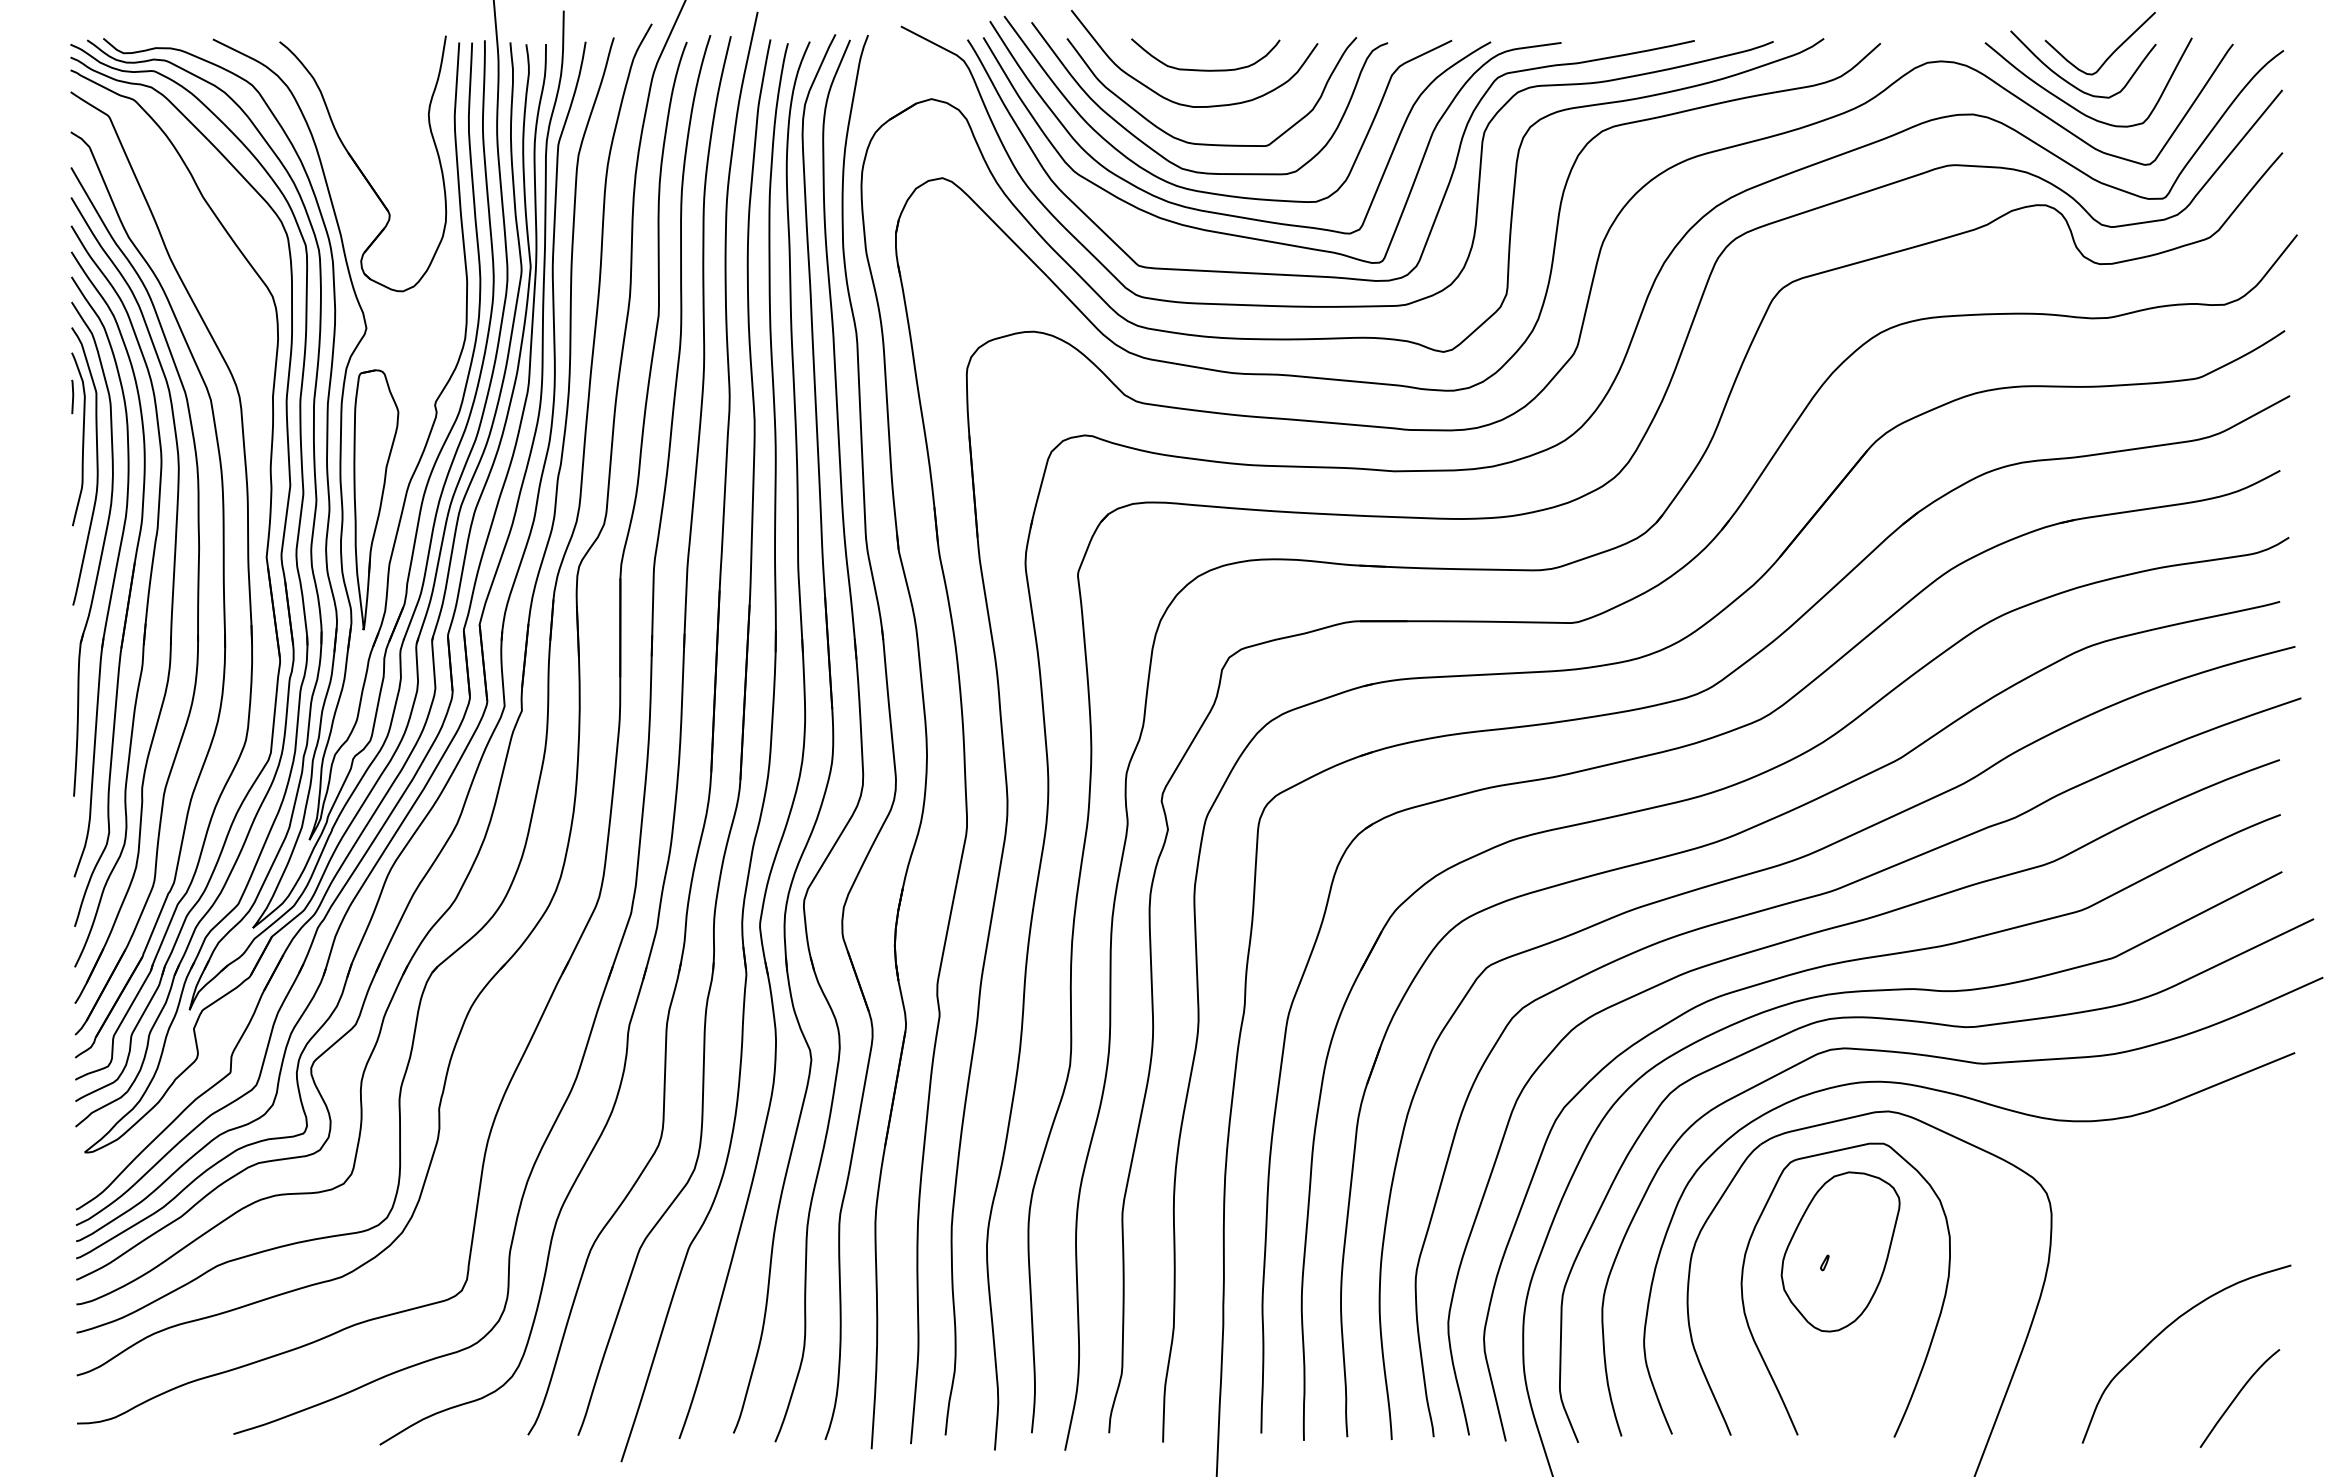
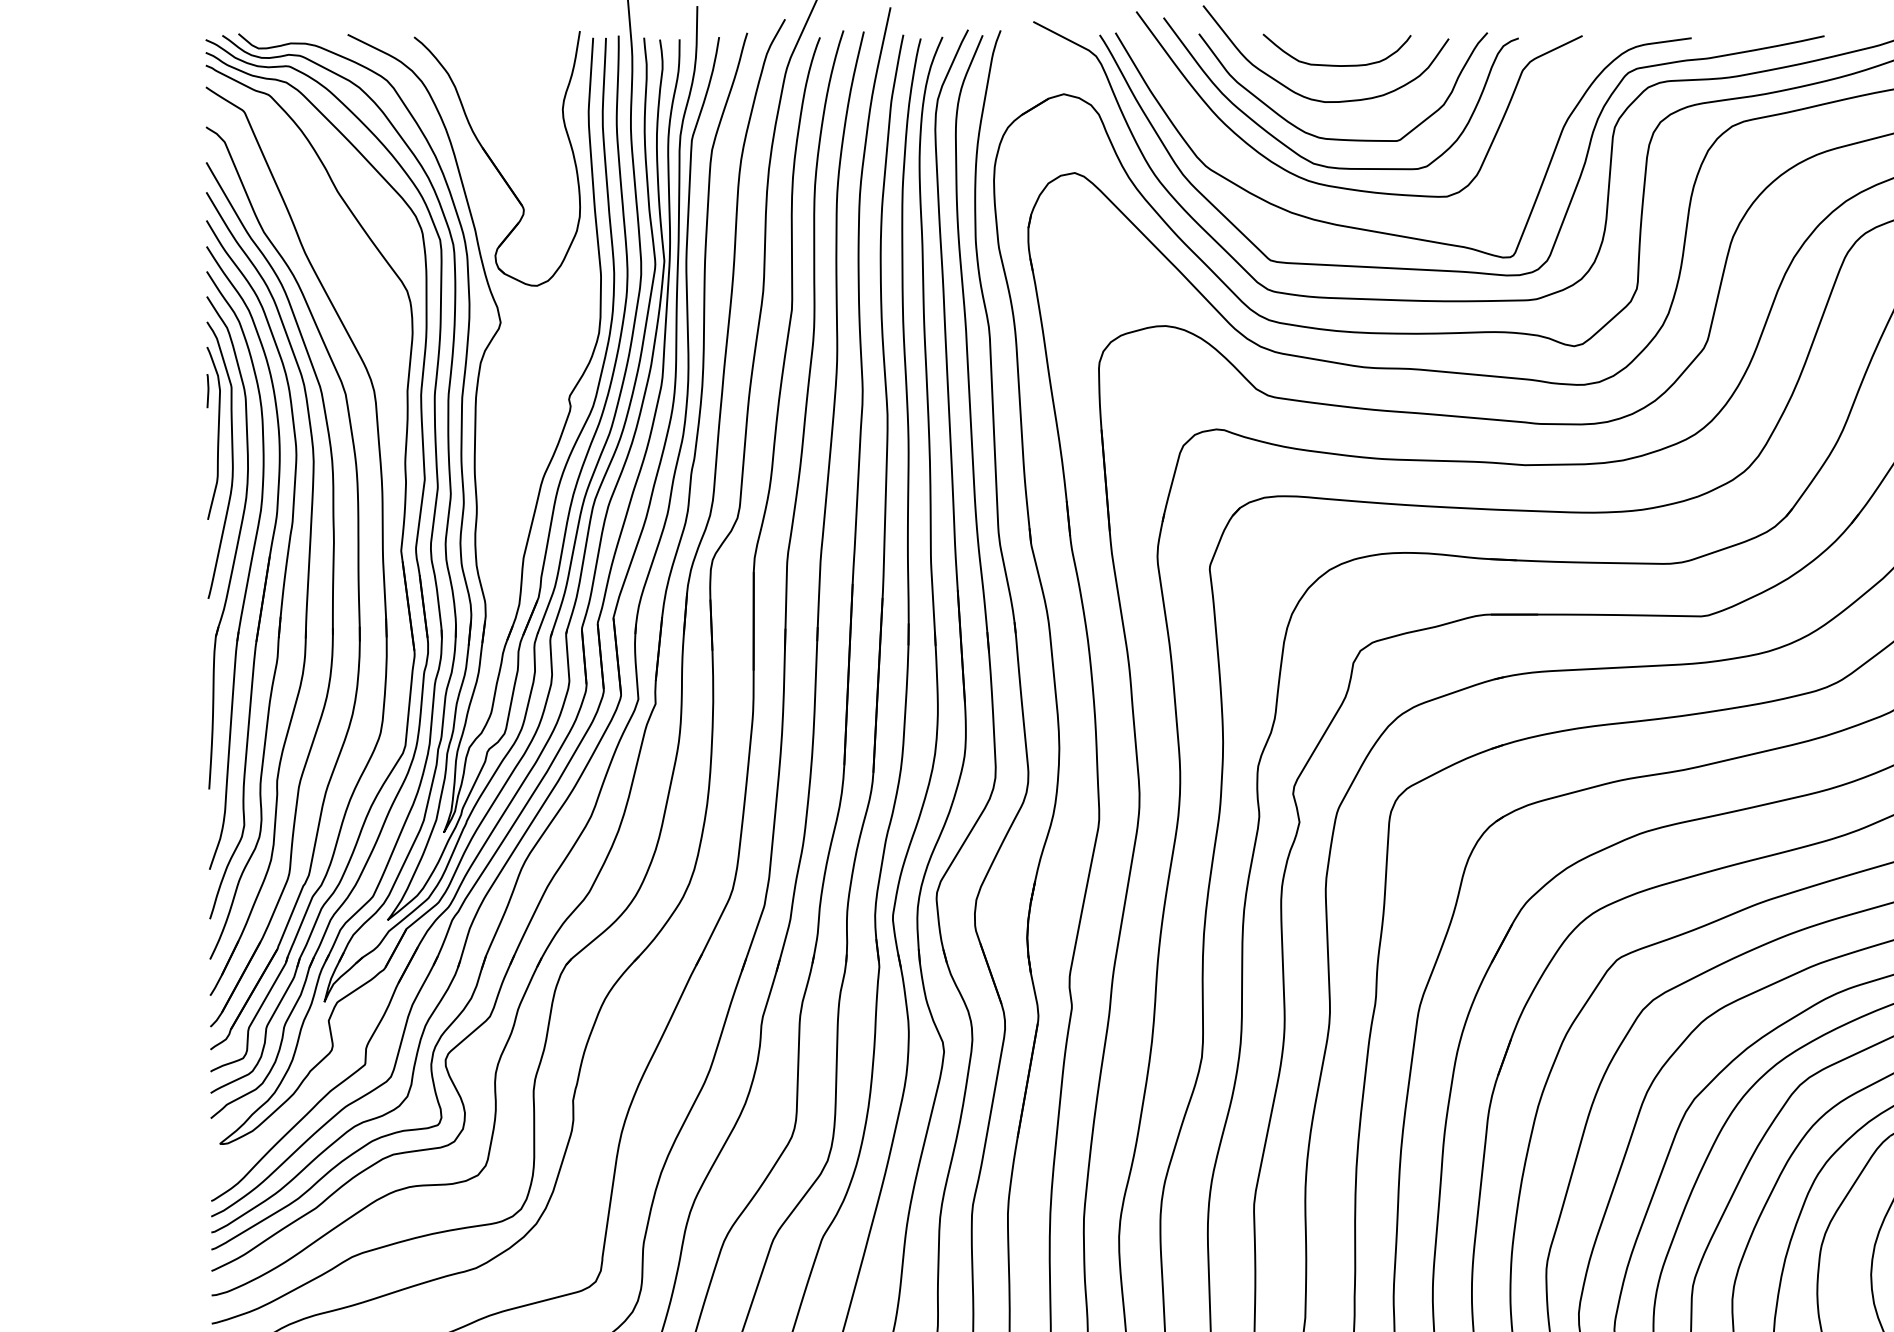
curve: (1225, 213) -> (1356, 208), removed
part: (376, 499) -> (510, 493), removed

